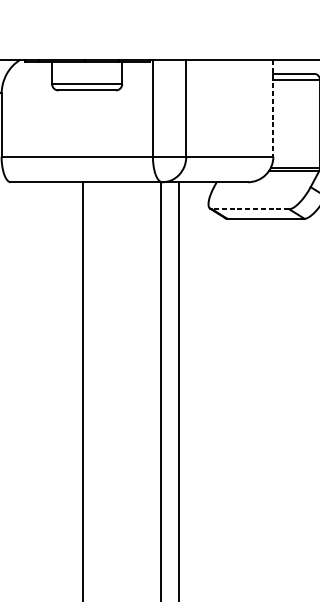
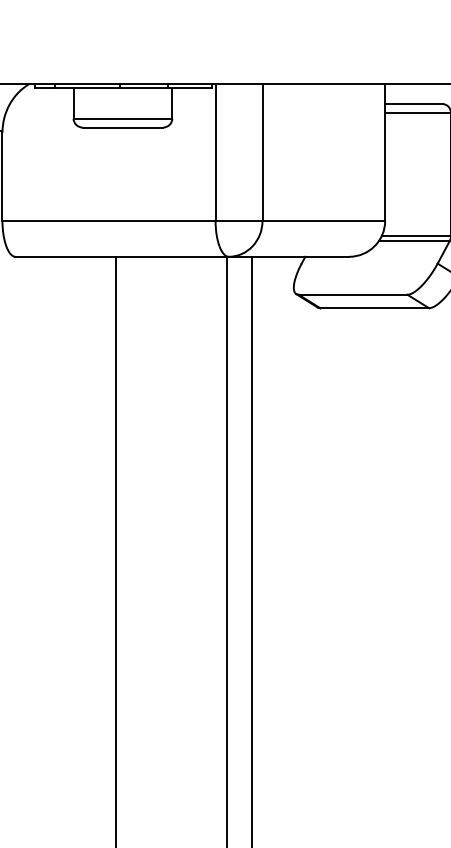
line: (273, 108) -> (385, 153), dashed -> solid
line: (250, 209) -> (352, 294), dashed -> solid

